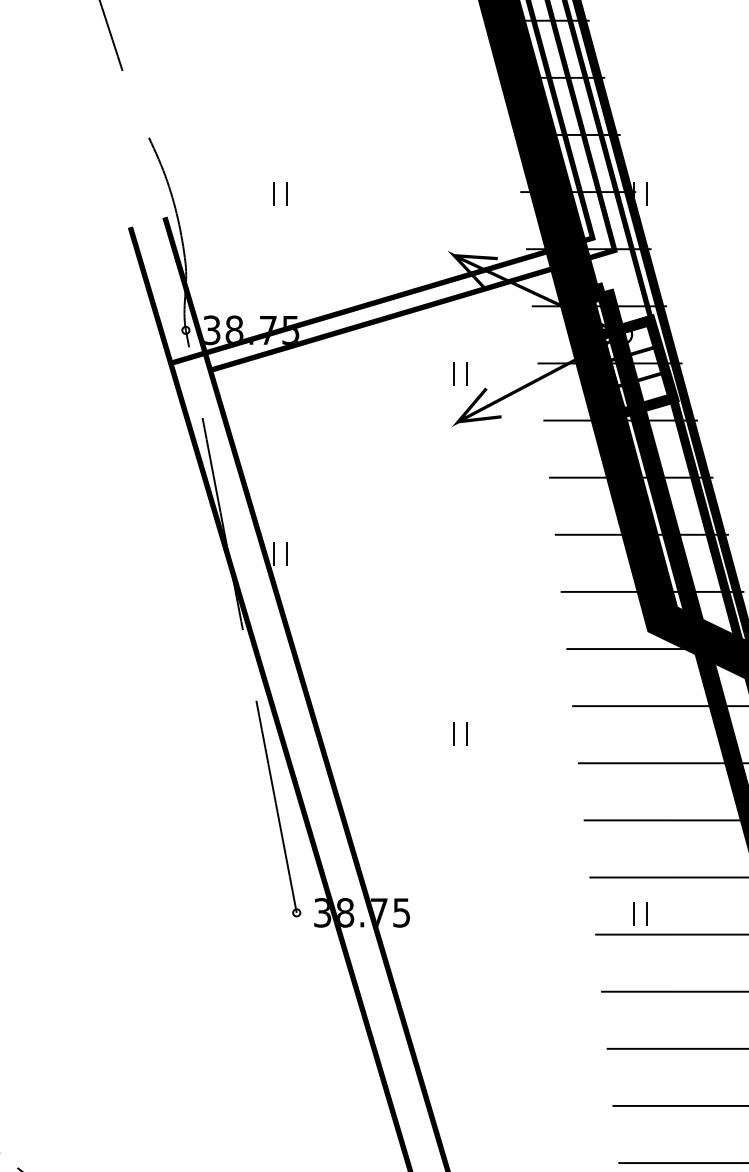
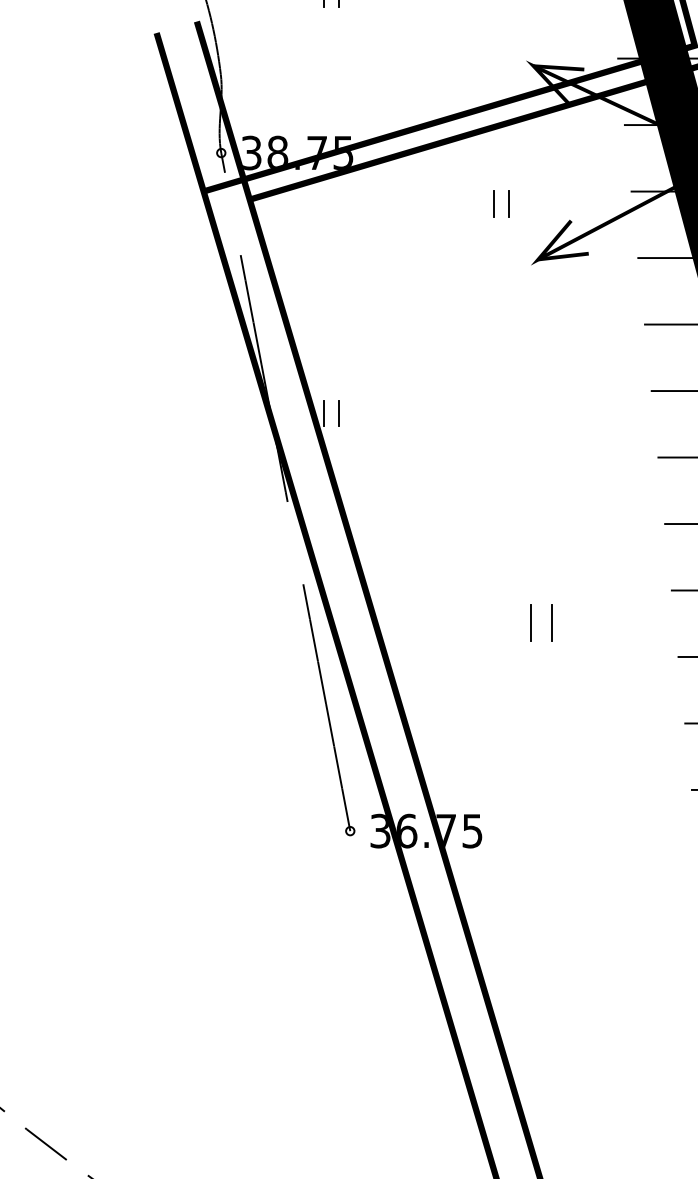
part: (460, 373) -> (501, 203), moved
part: (460, 733) -> (540, 622), size x1.4
text: (345, 912) -> (407, 830), 38.75 -> 36.75

